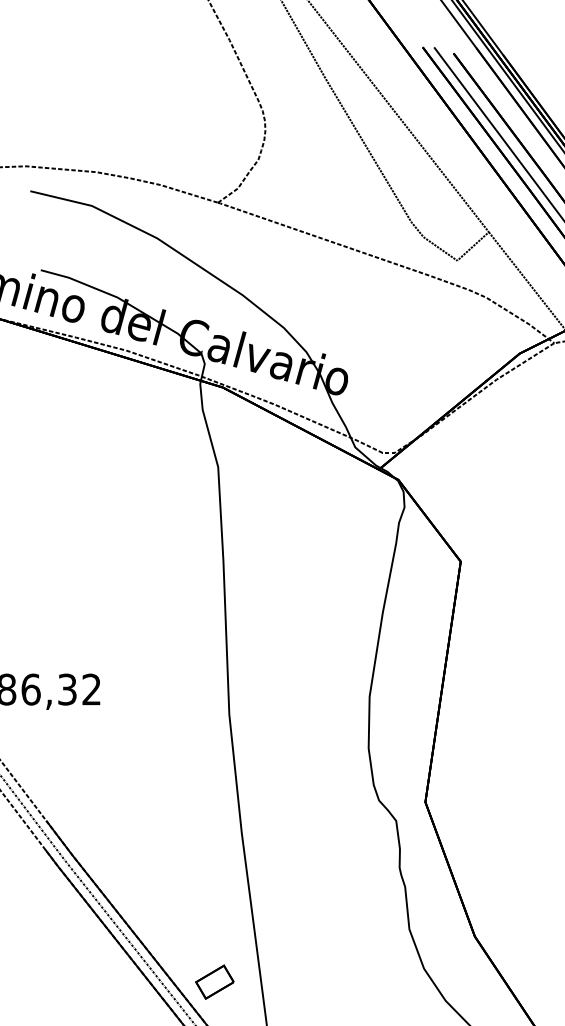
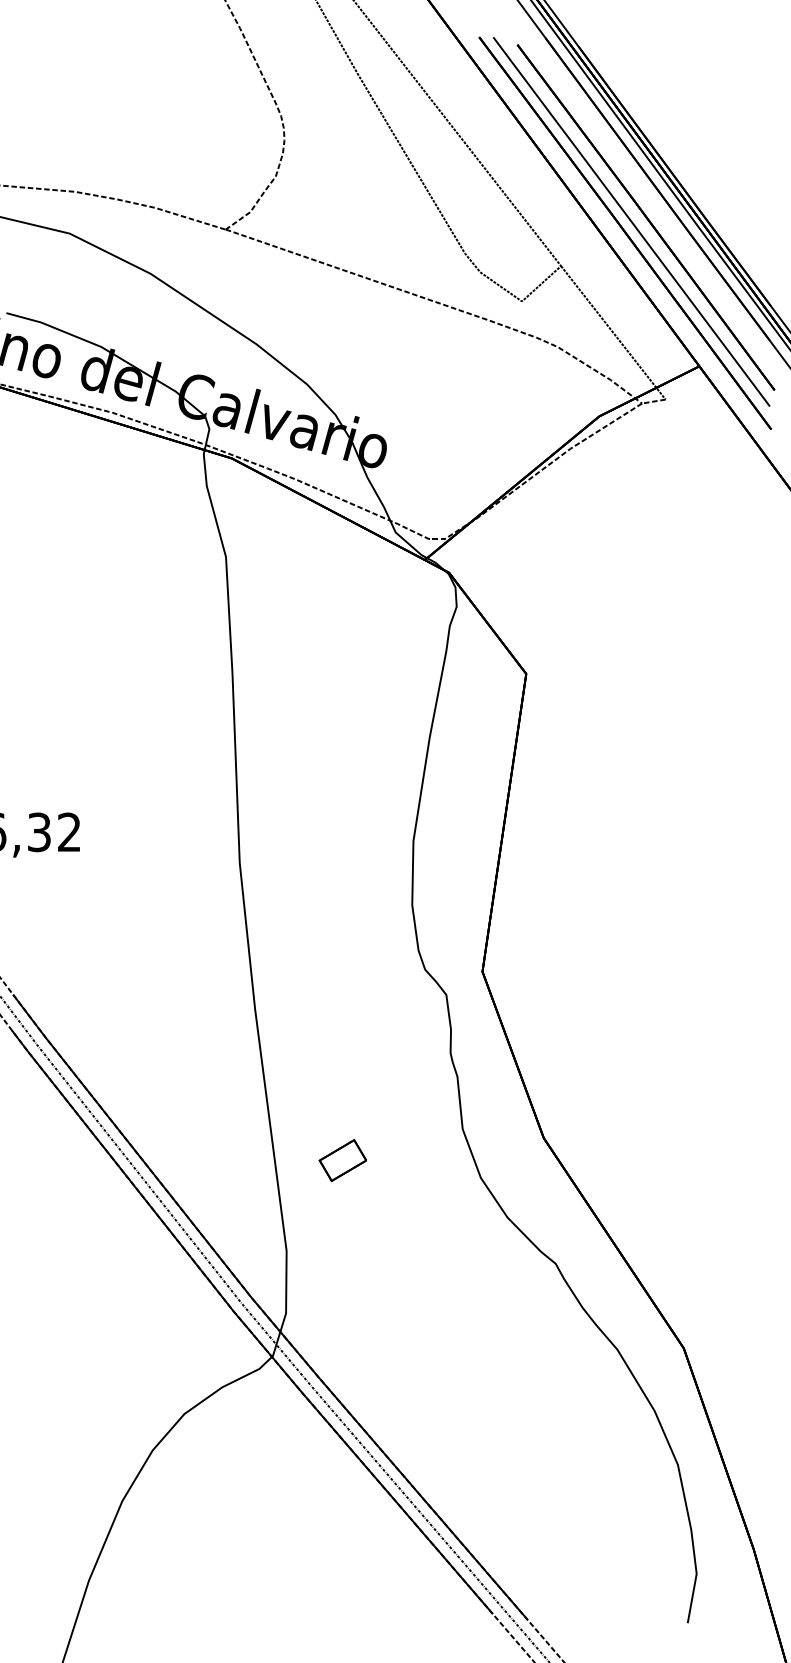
part: (214, 982) -> (342, 1160), moved

